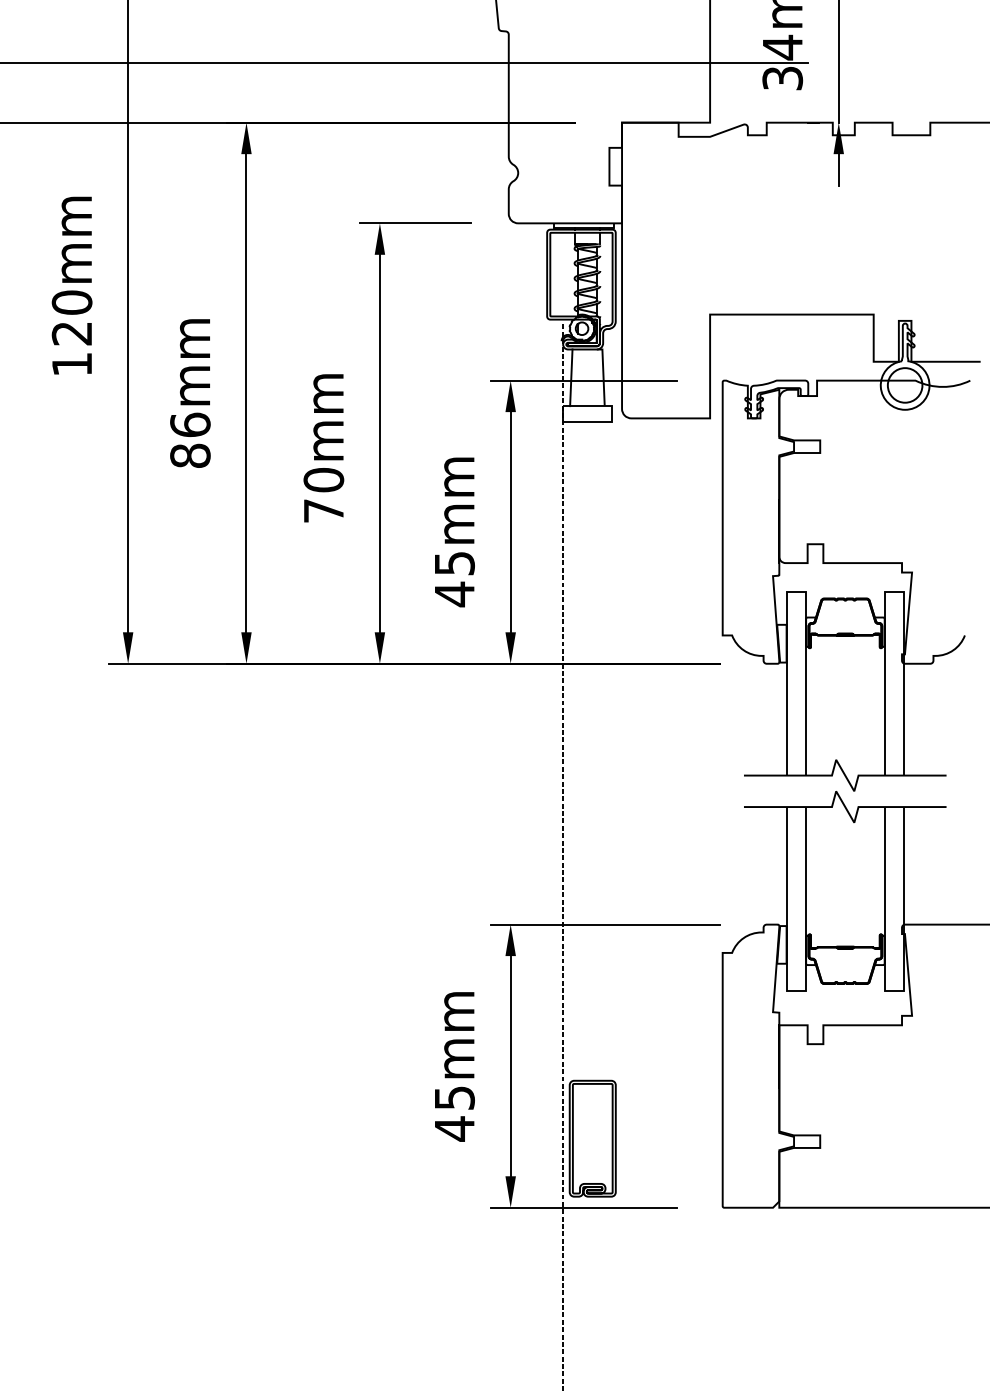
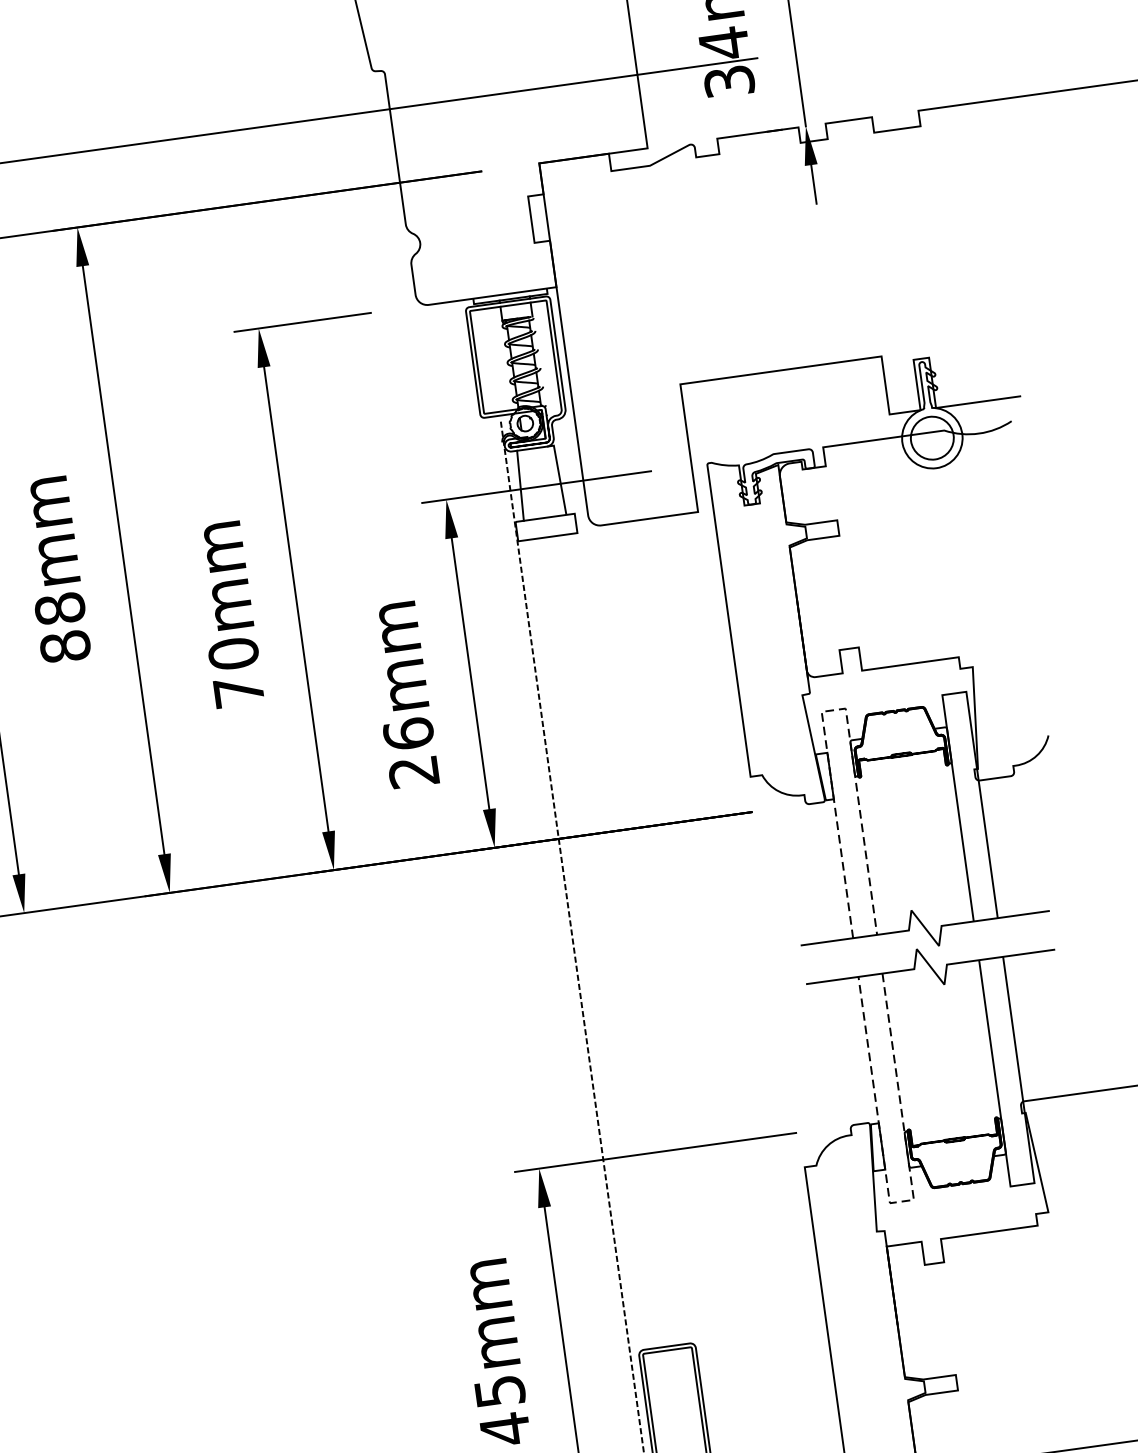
text: (190, 424) -> (60, 608), 86mm -> 88mm
text: (454, 579) -> (411, 753), 45mm -> 26mm
line: (796, 591) -> (833, 710), solid -> dashed
line: (796, 991) -> (902, 1202), solid -> dashed

